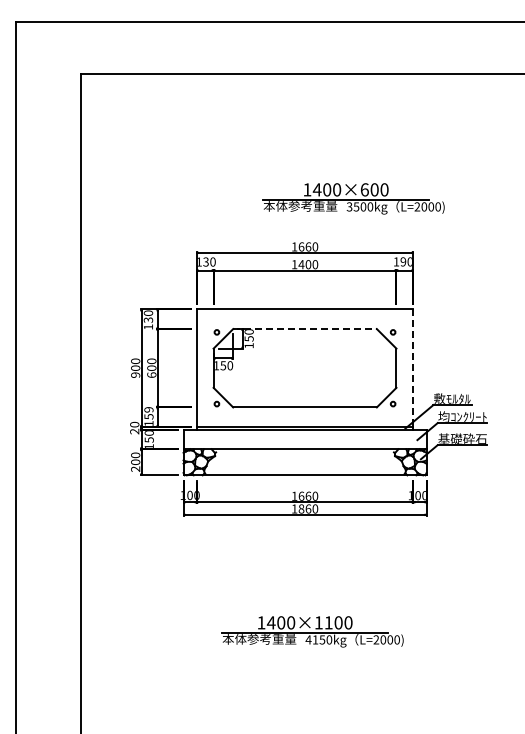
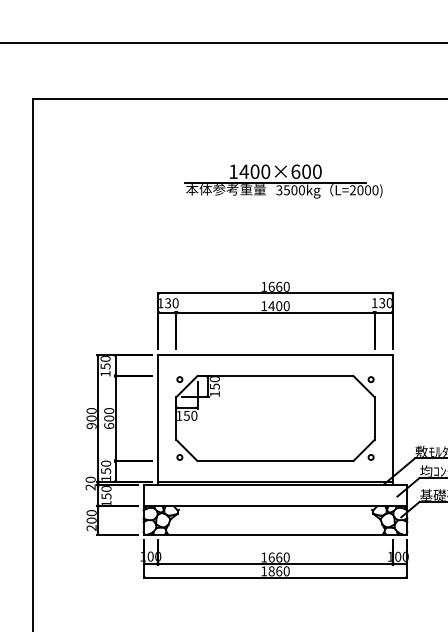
part: (353, 198) -> (283, 181), moved
text: (403, 261) -> (382, 302), 190 -> 130
text: (147, 319) -> (104, 365), 130 -> 150
line: (305, 329) -> (275, 376), dashed -> solid
line: (413, 368) -> (393, 418), dashed -> solid
text: (148, 409) -> (105, 463), 159 -> 150

